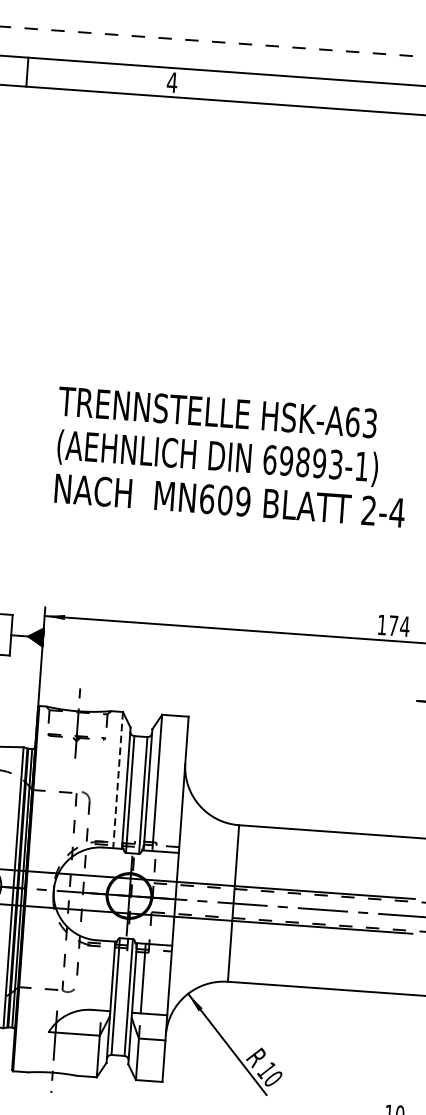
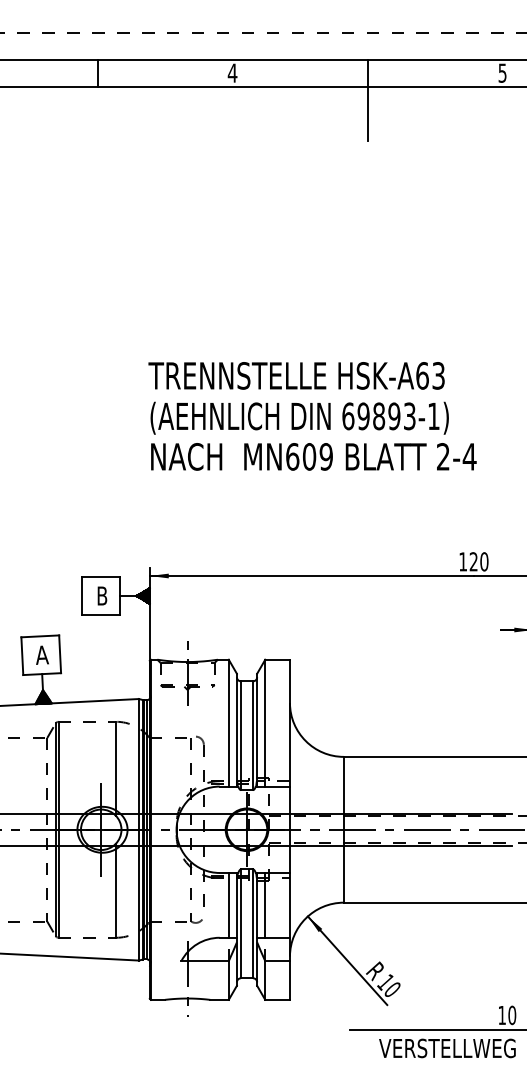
line: (315, 121) -> (367, 99), added
text: (398, 625) -> (478, 561), 174 -> 120
line: (117, 780) -> (228, 723), dashed -> solid
line: (103, 974) -> (228, 904), added

